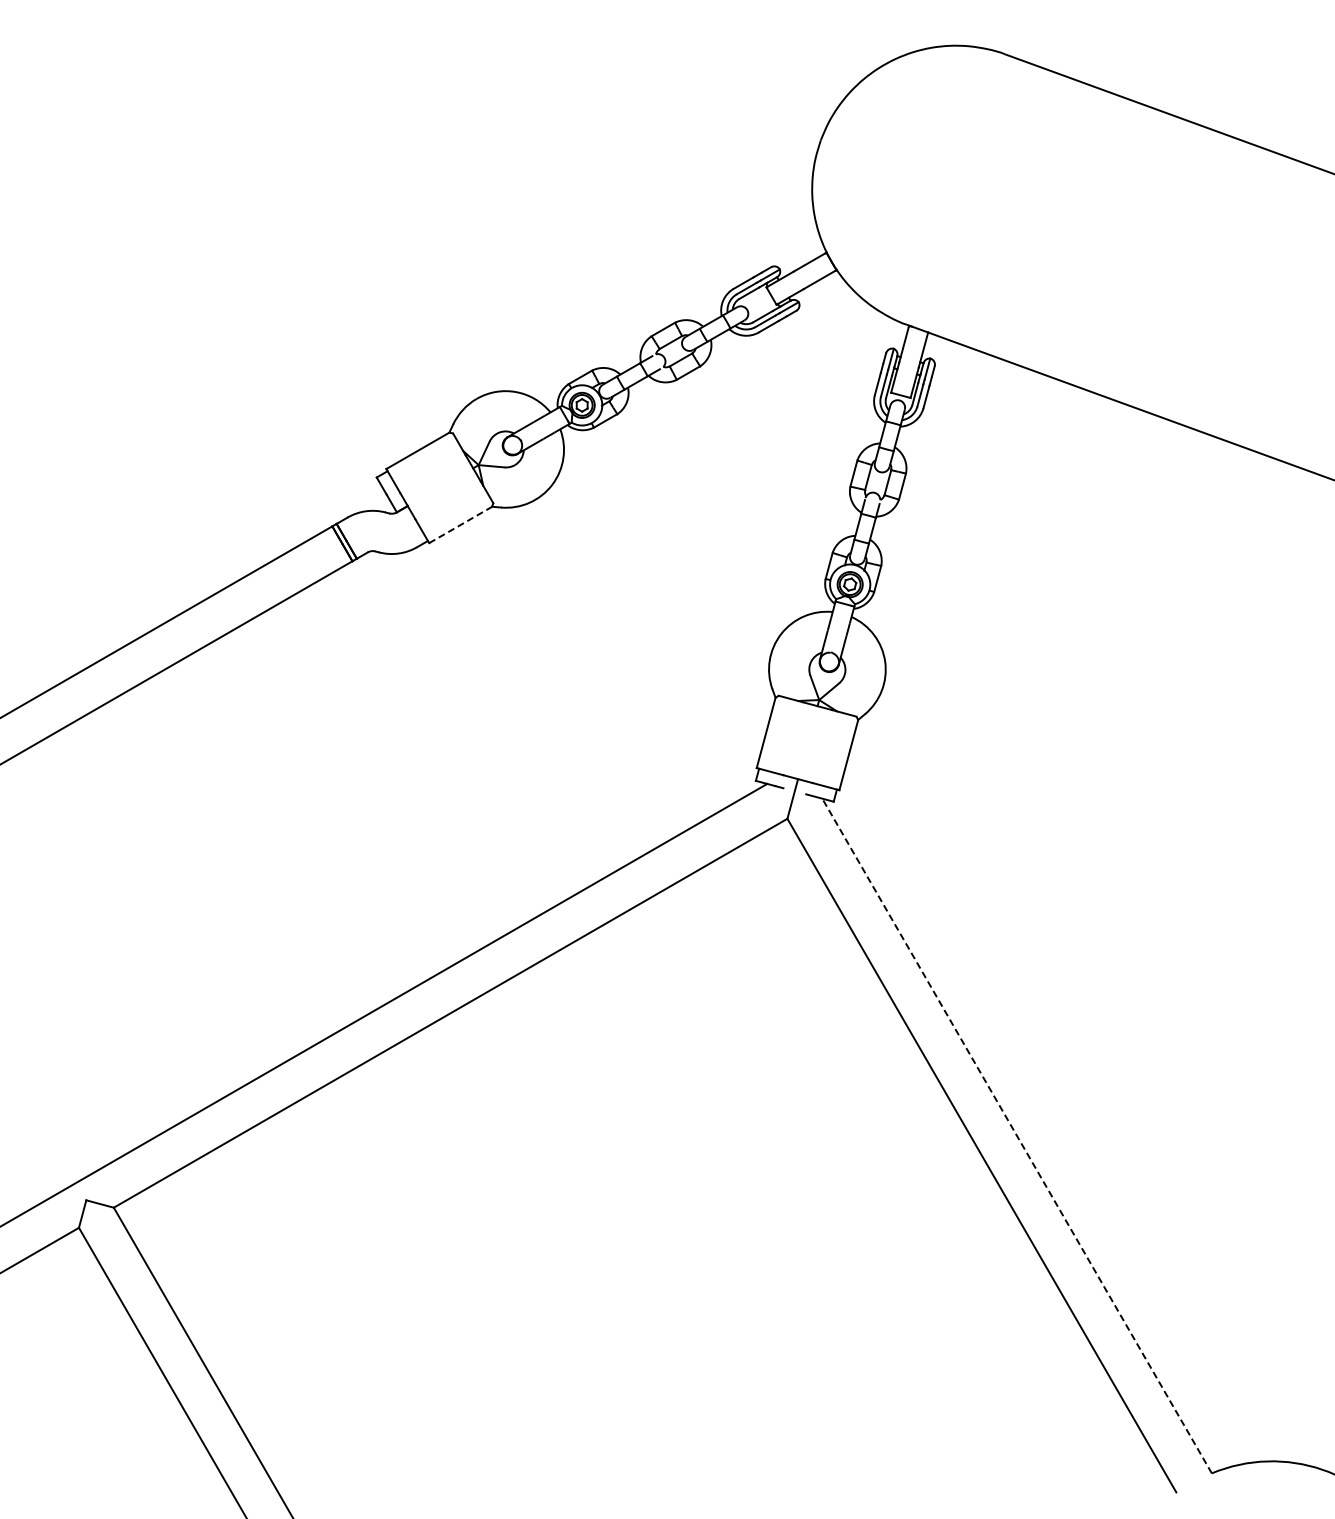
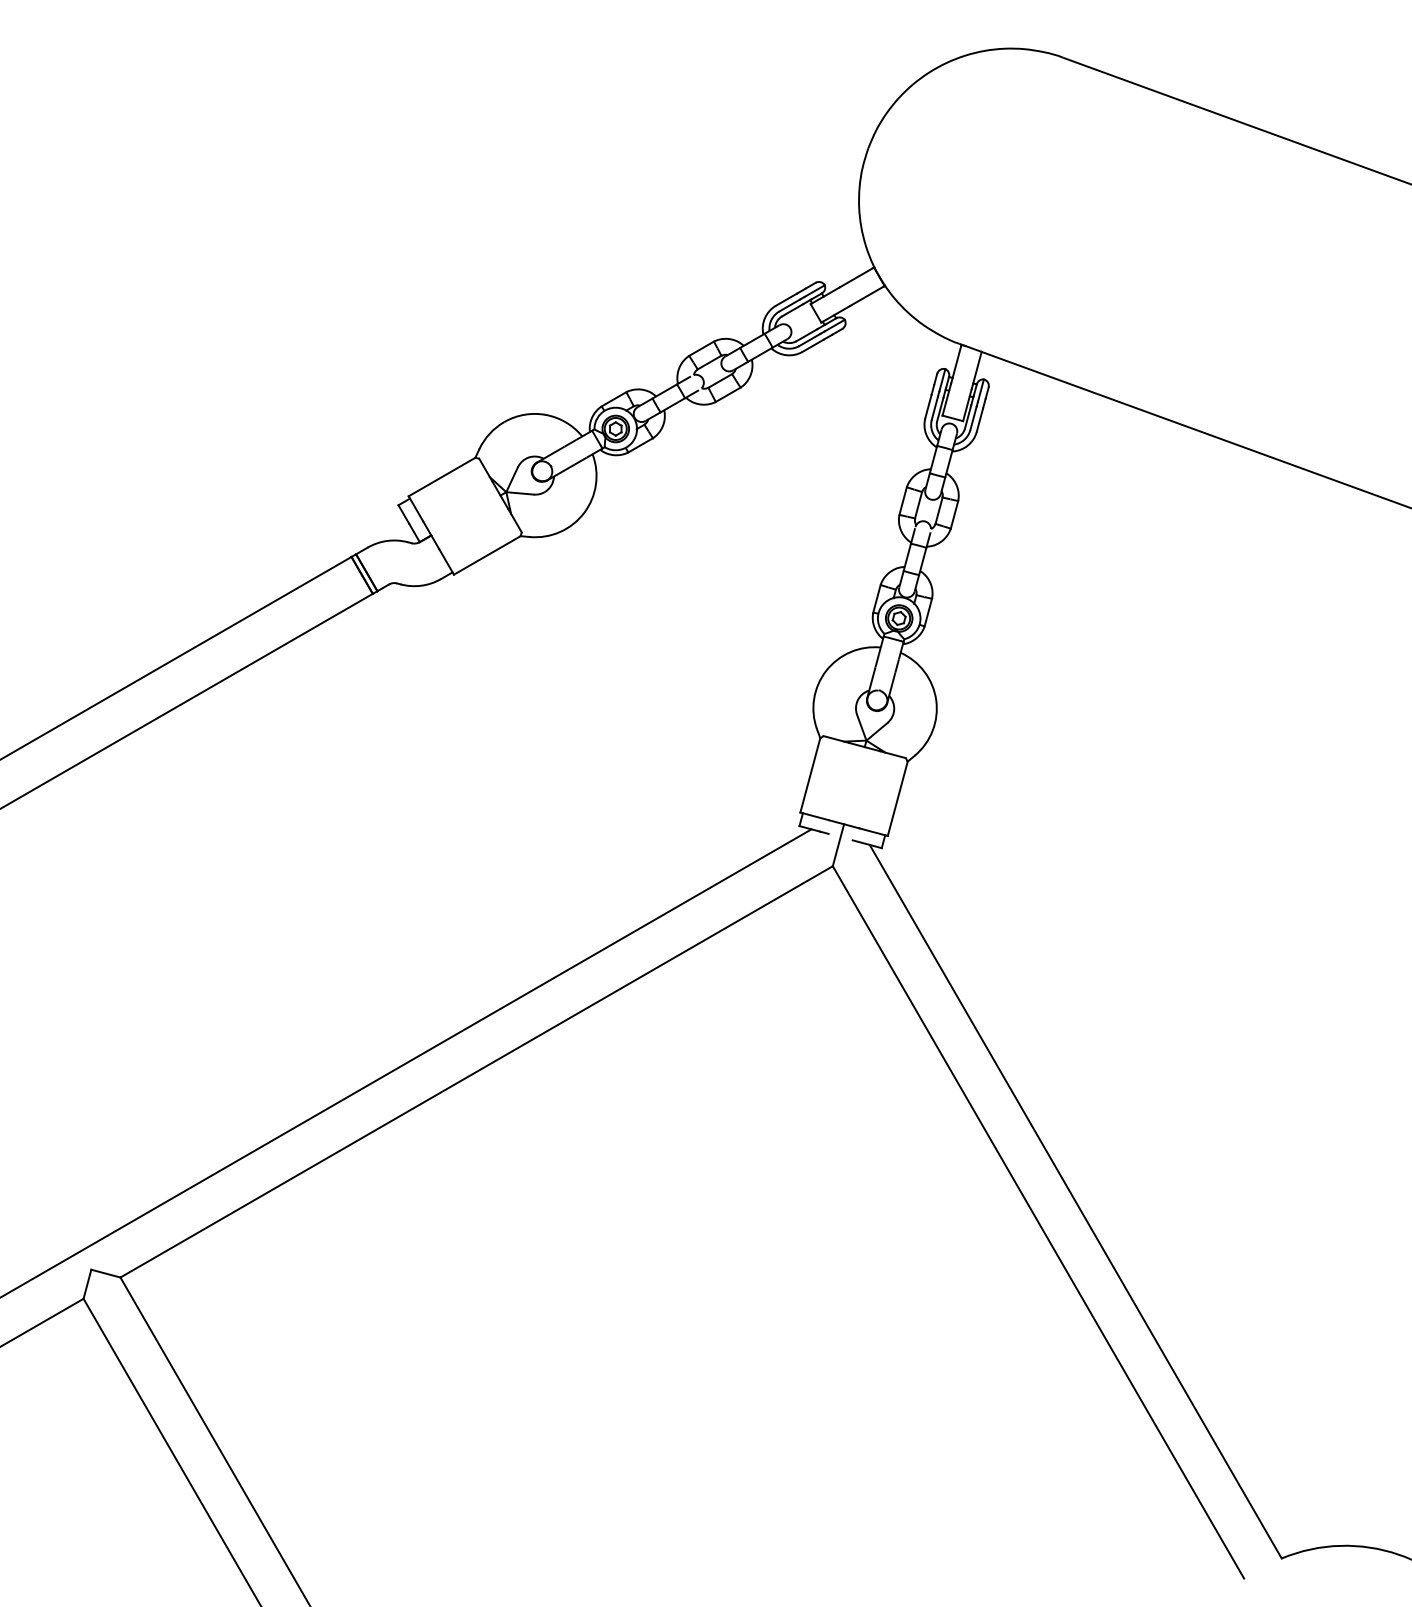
line: (461, 524) -> (488, 554), dashed -> solid
line: (1017, 1136) -> (1076, 1202), dashed -> solid

